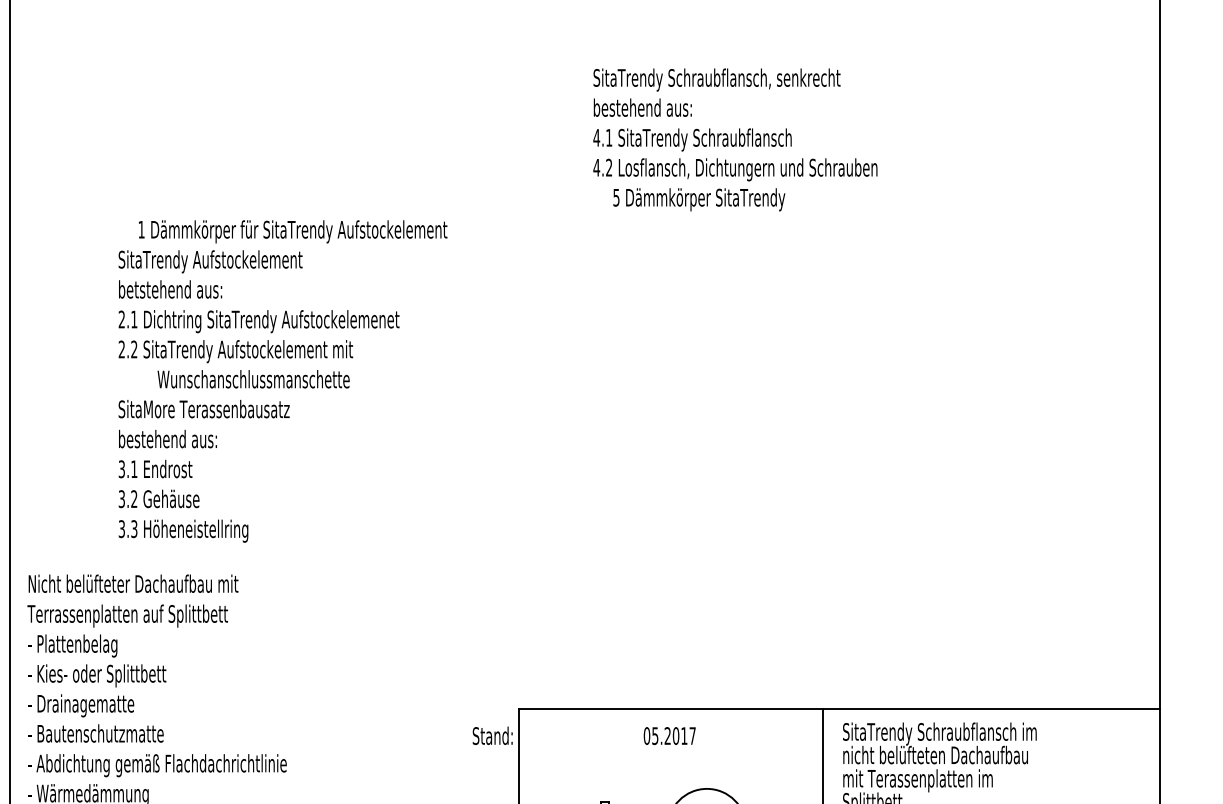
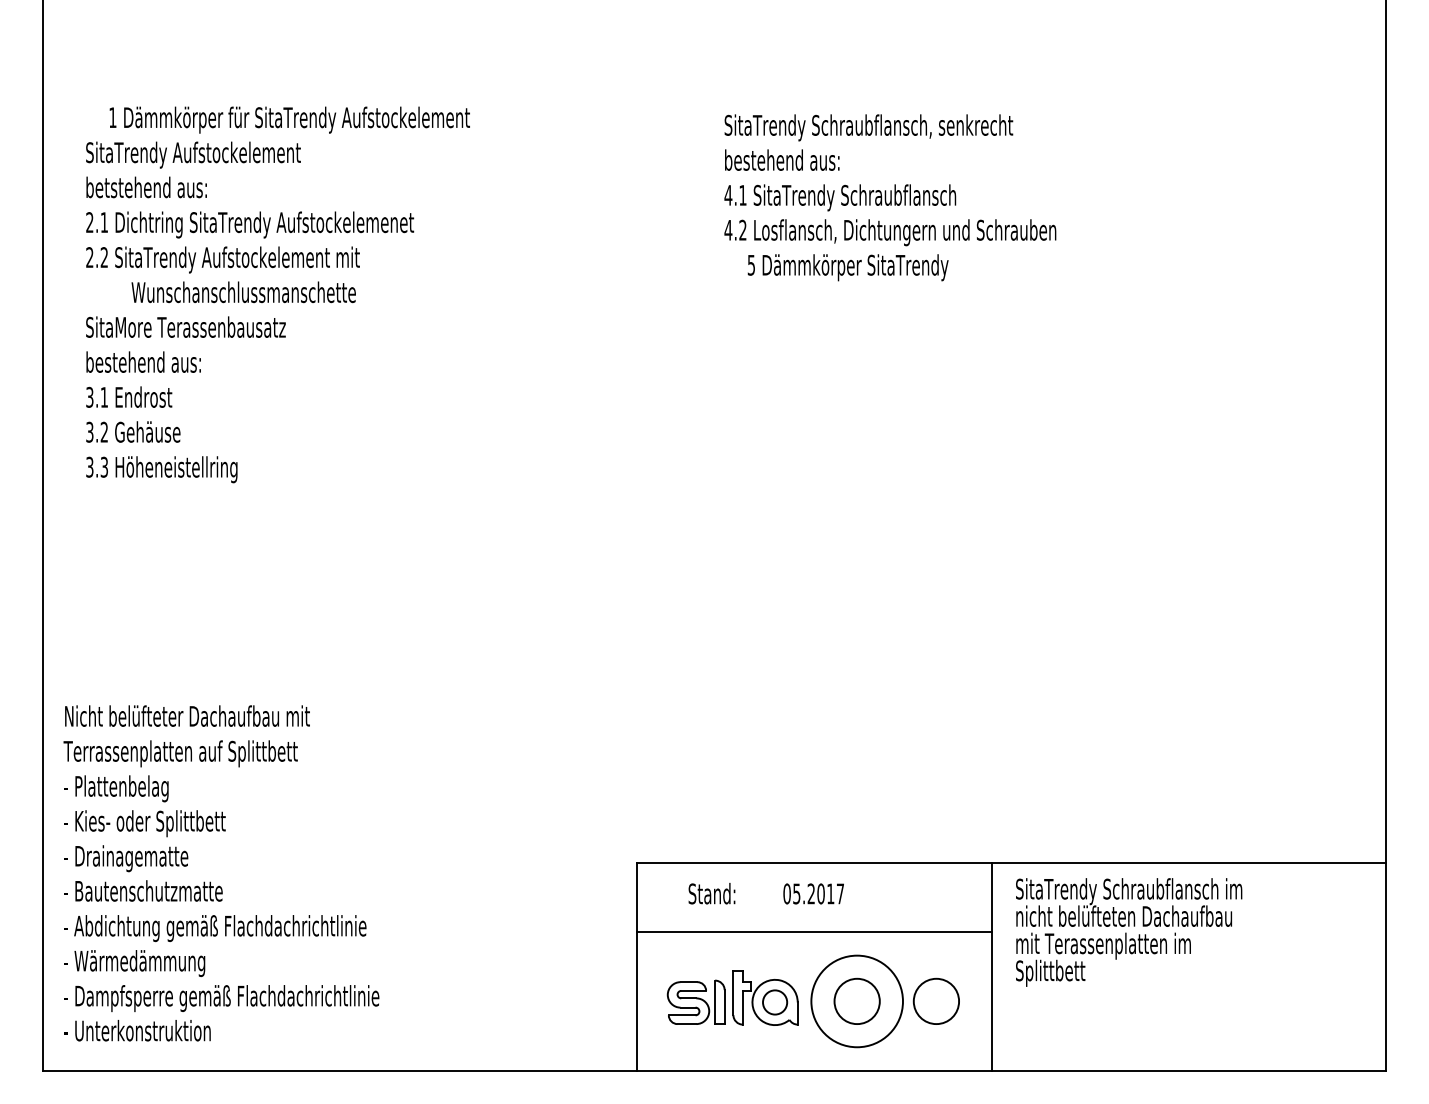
text: (282, 381) -> (277, 294), moved
text: (492, 735) -> (711, 893), moved
line: (670, 768) -> (814, 931), added

